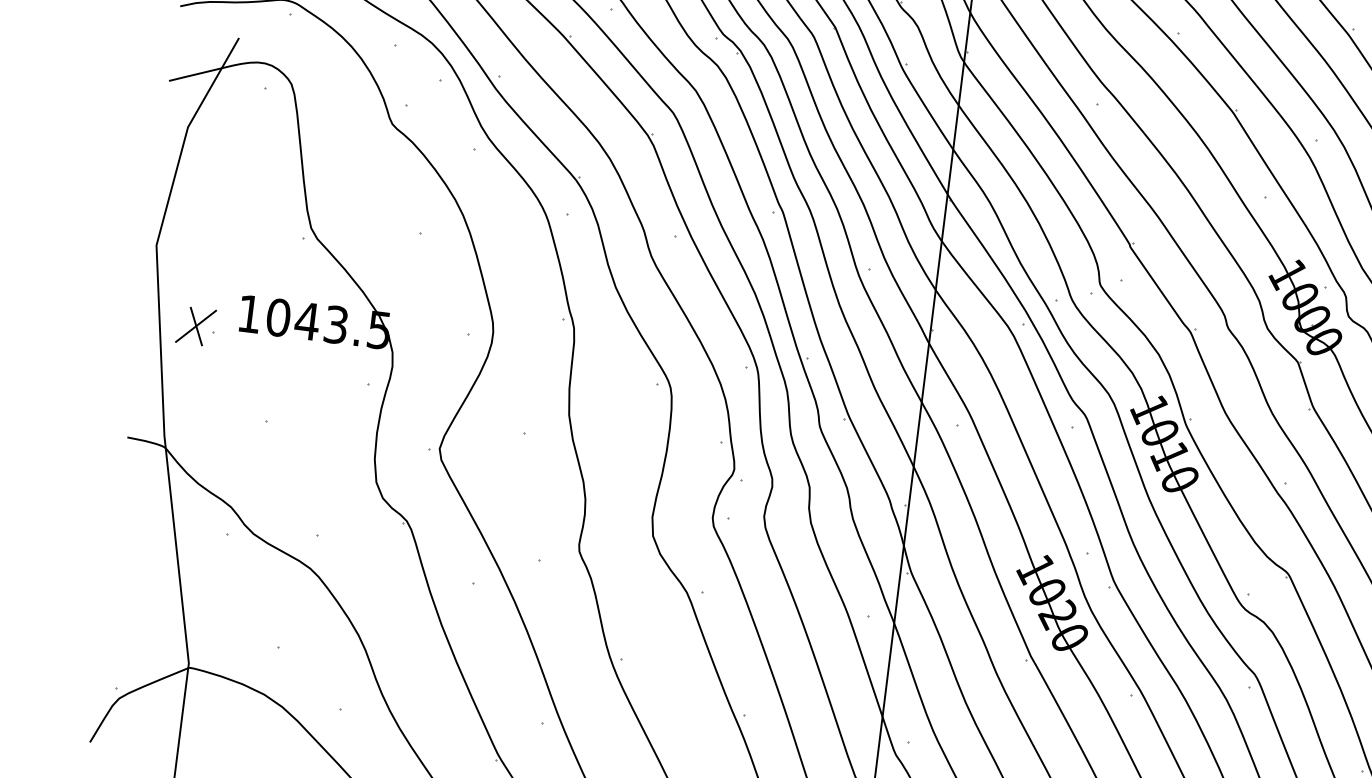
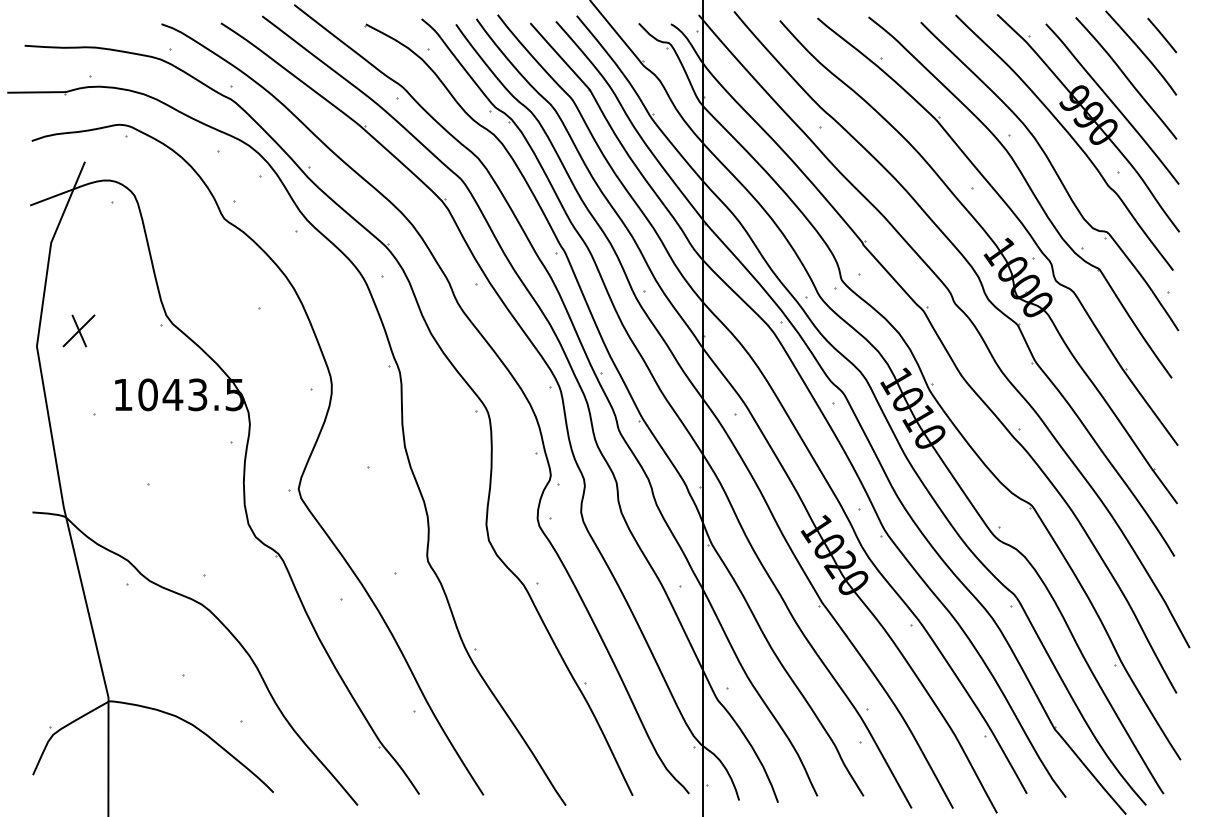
part: (195, 325) -> (78, 330), moved

